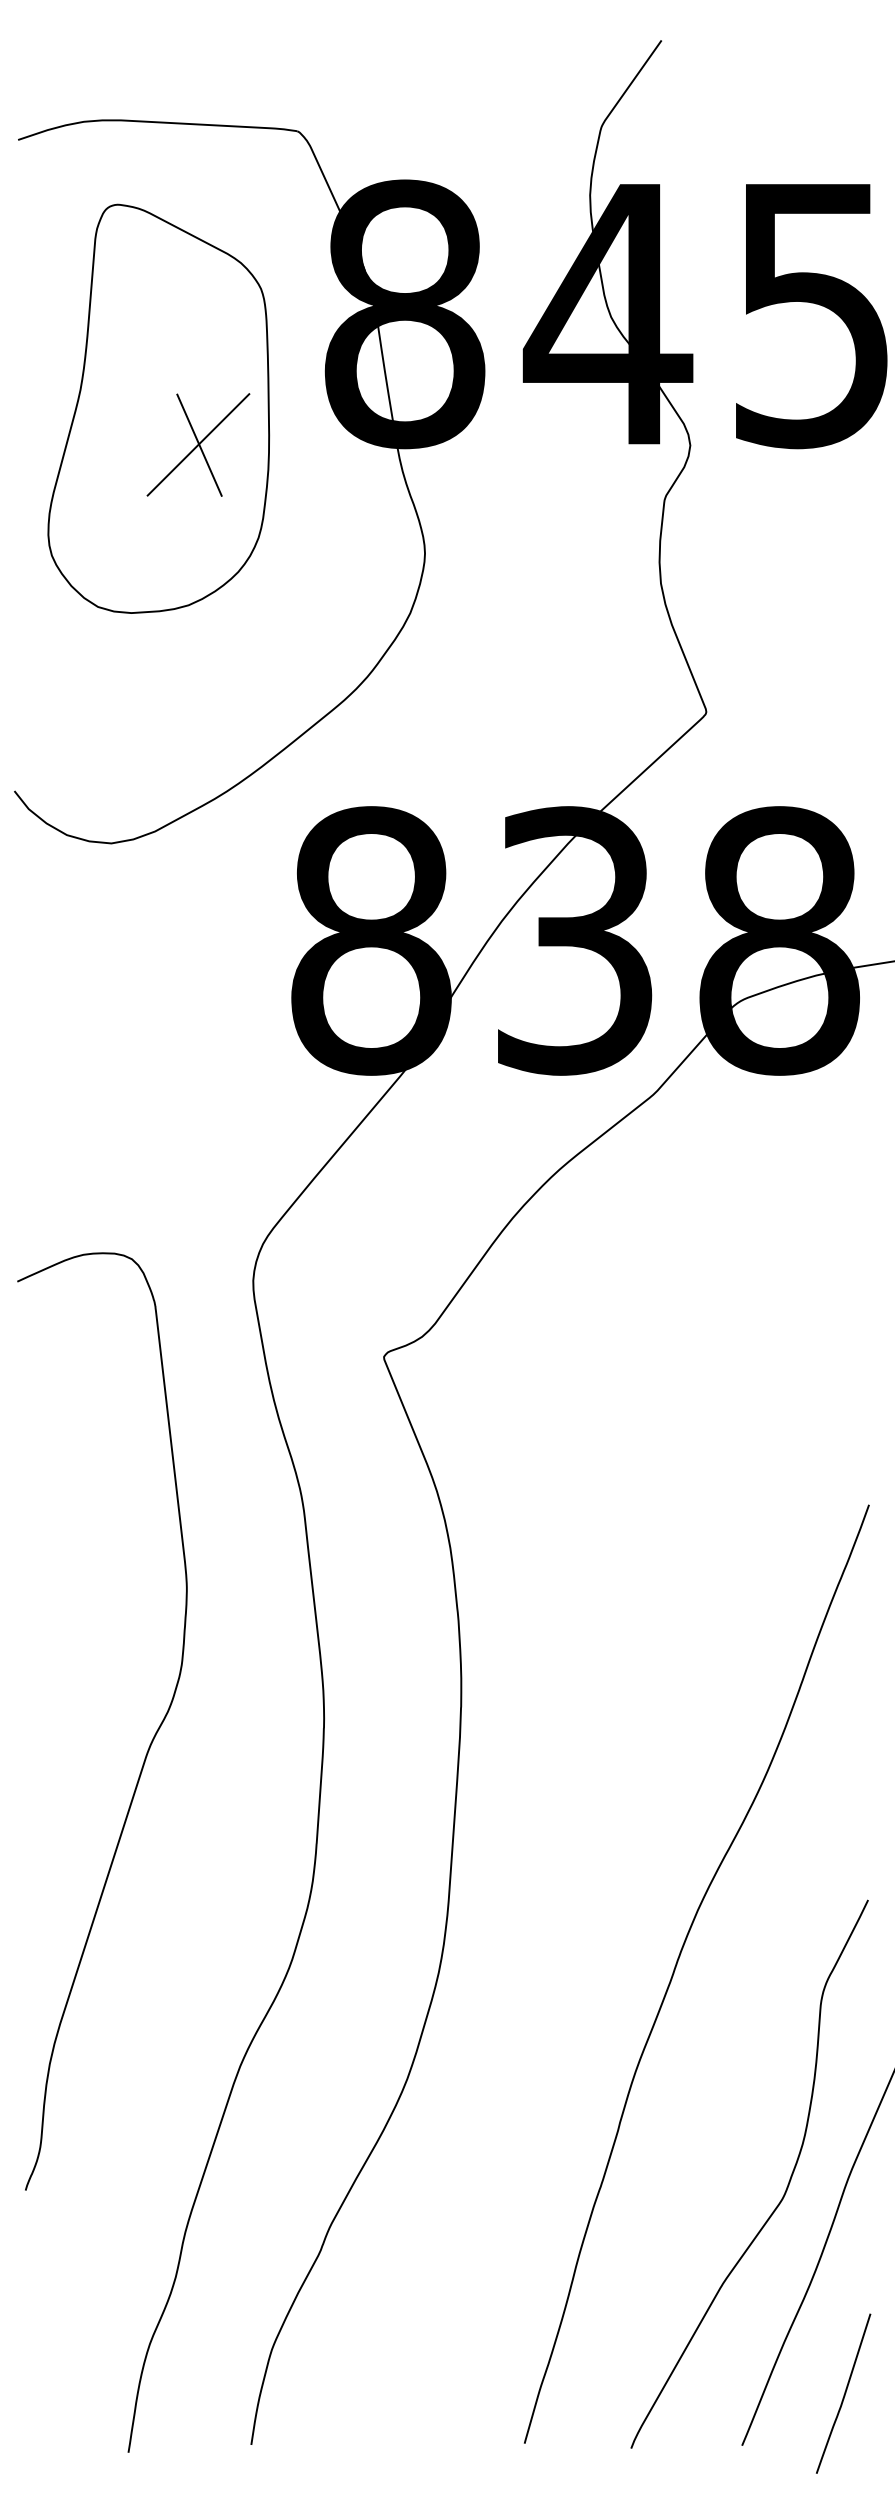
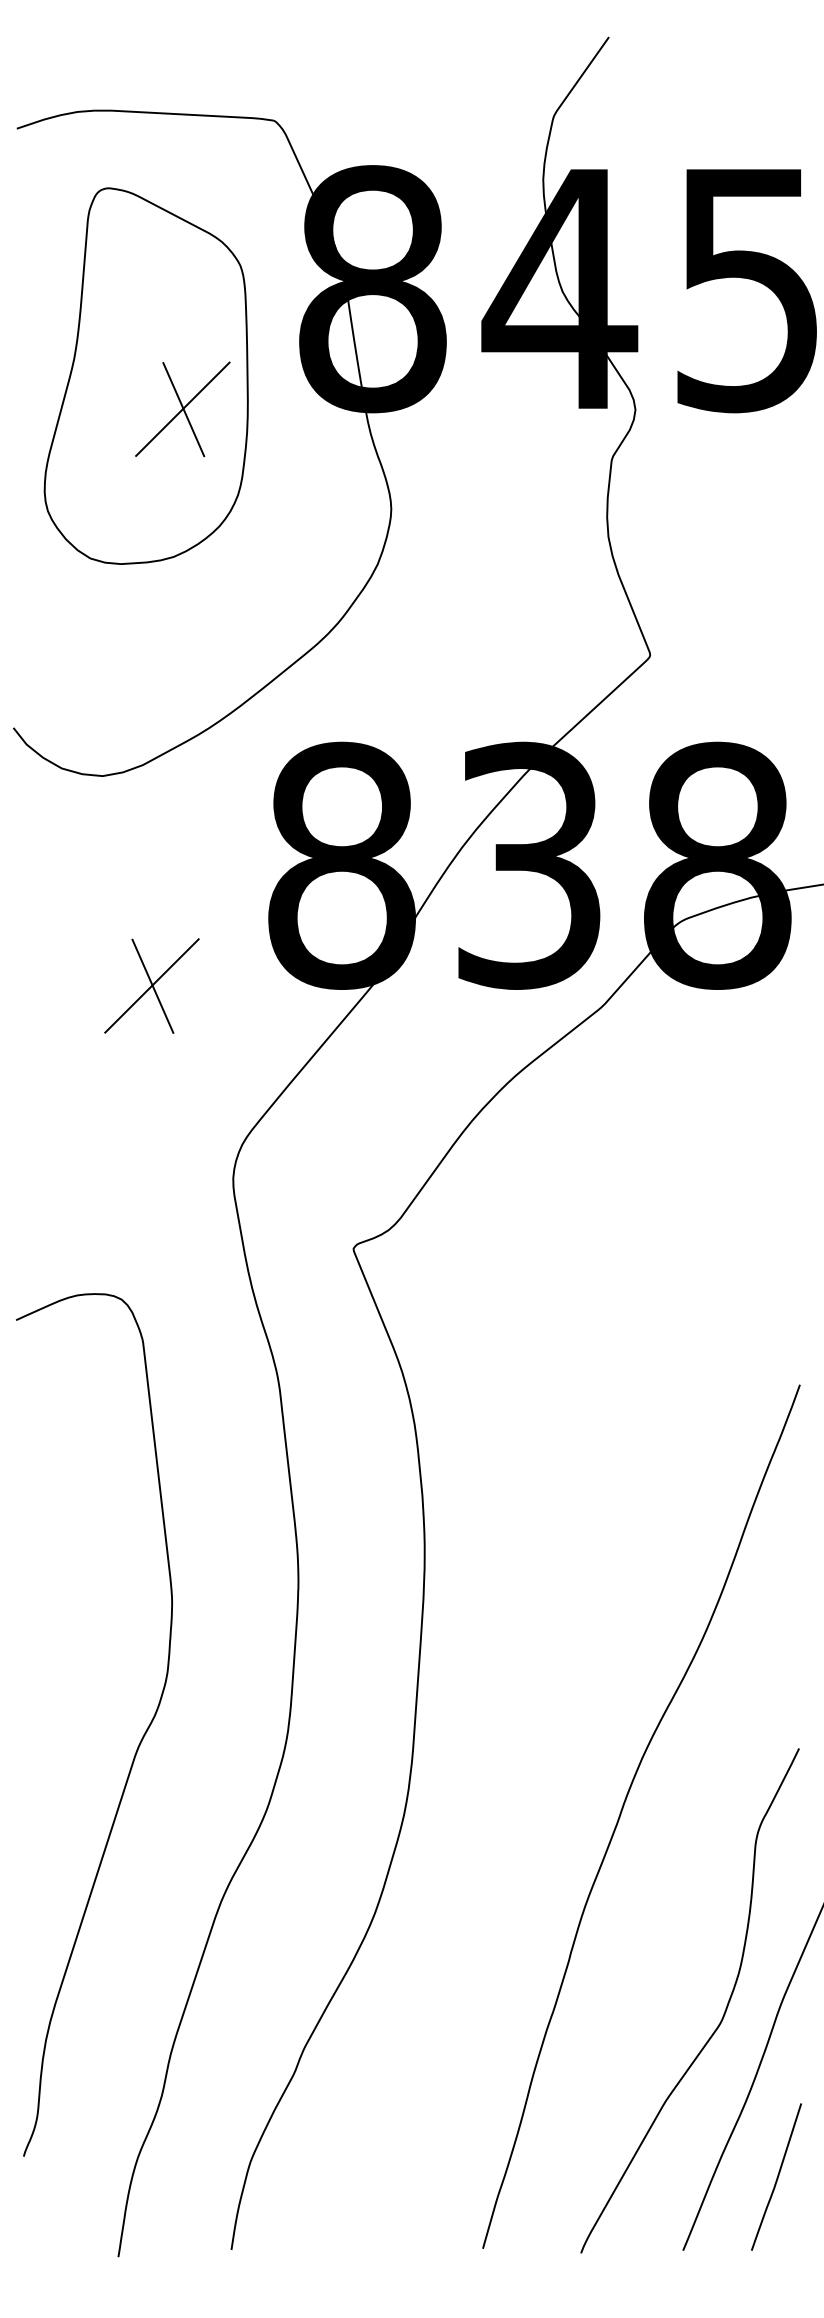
part: (164, 1071) -> (151, 985), added
curve: (149, 1744) -> (137, 1746), moved
curve: (844, 2393) -> (777, 2176), moved

